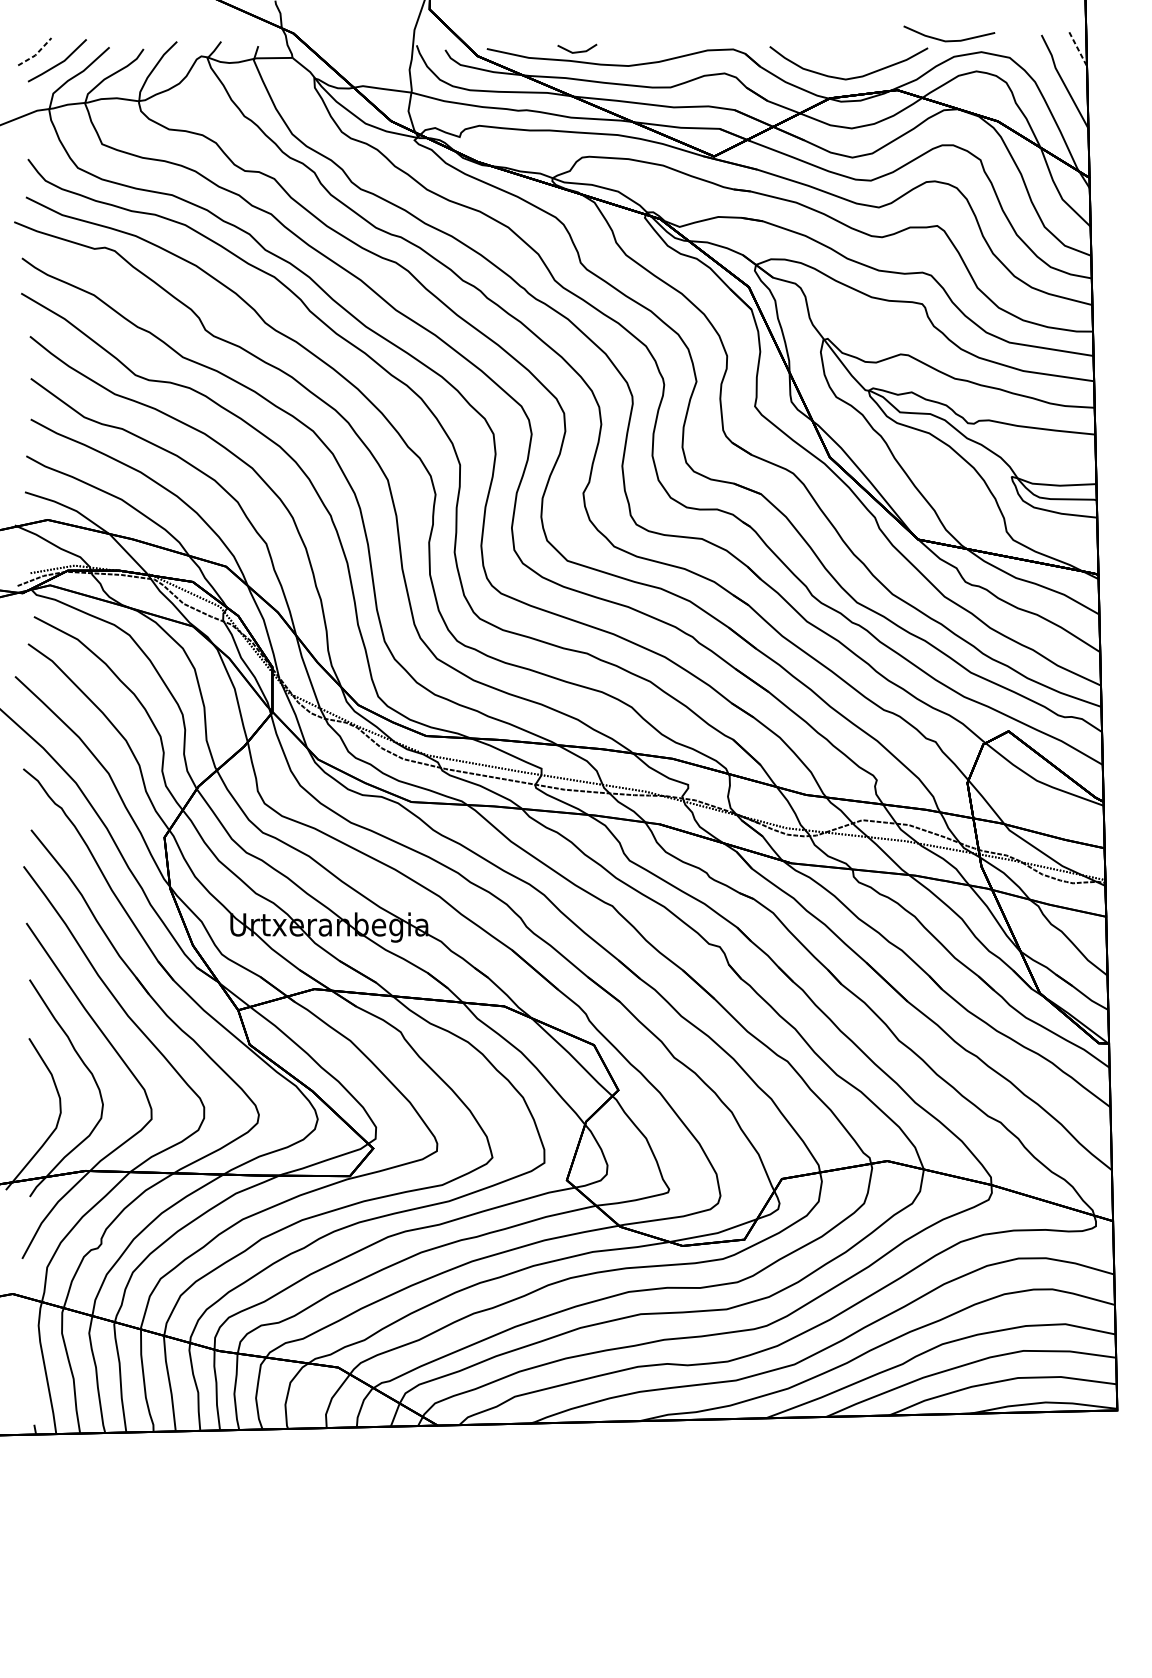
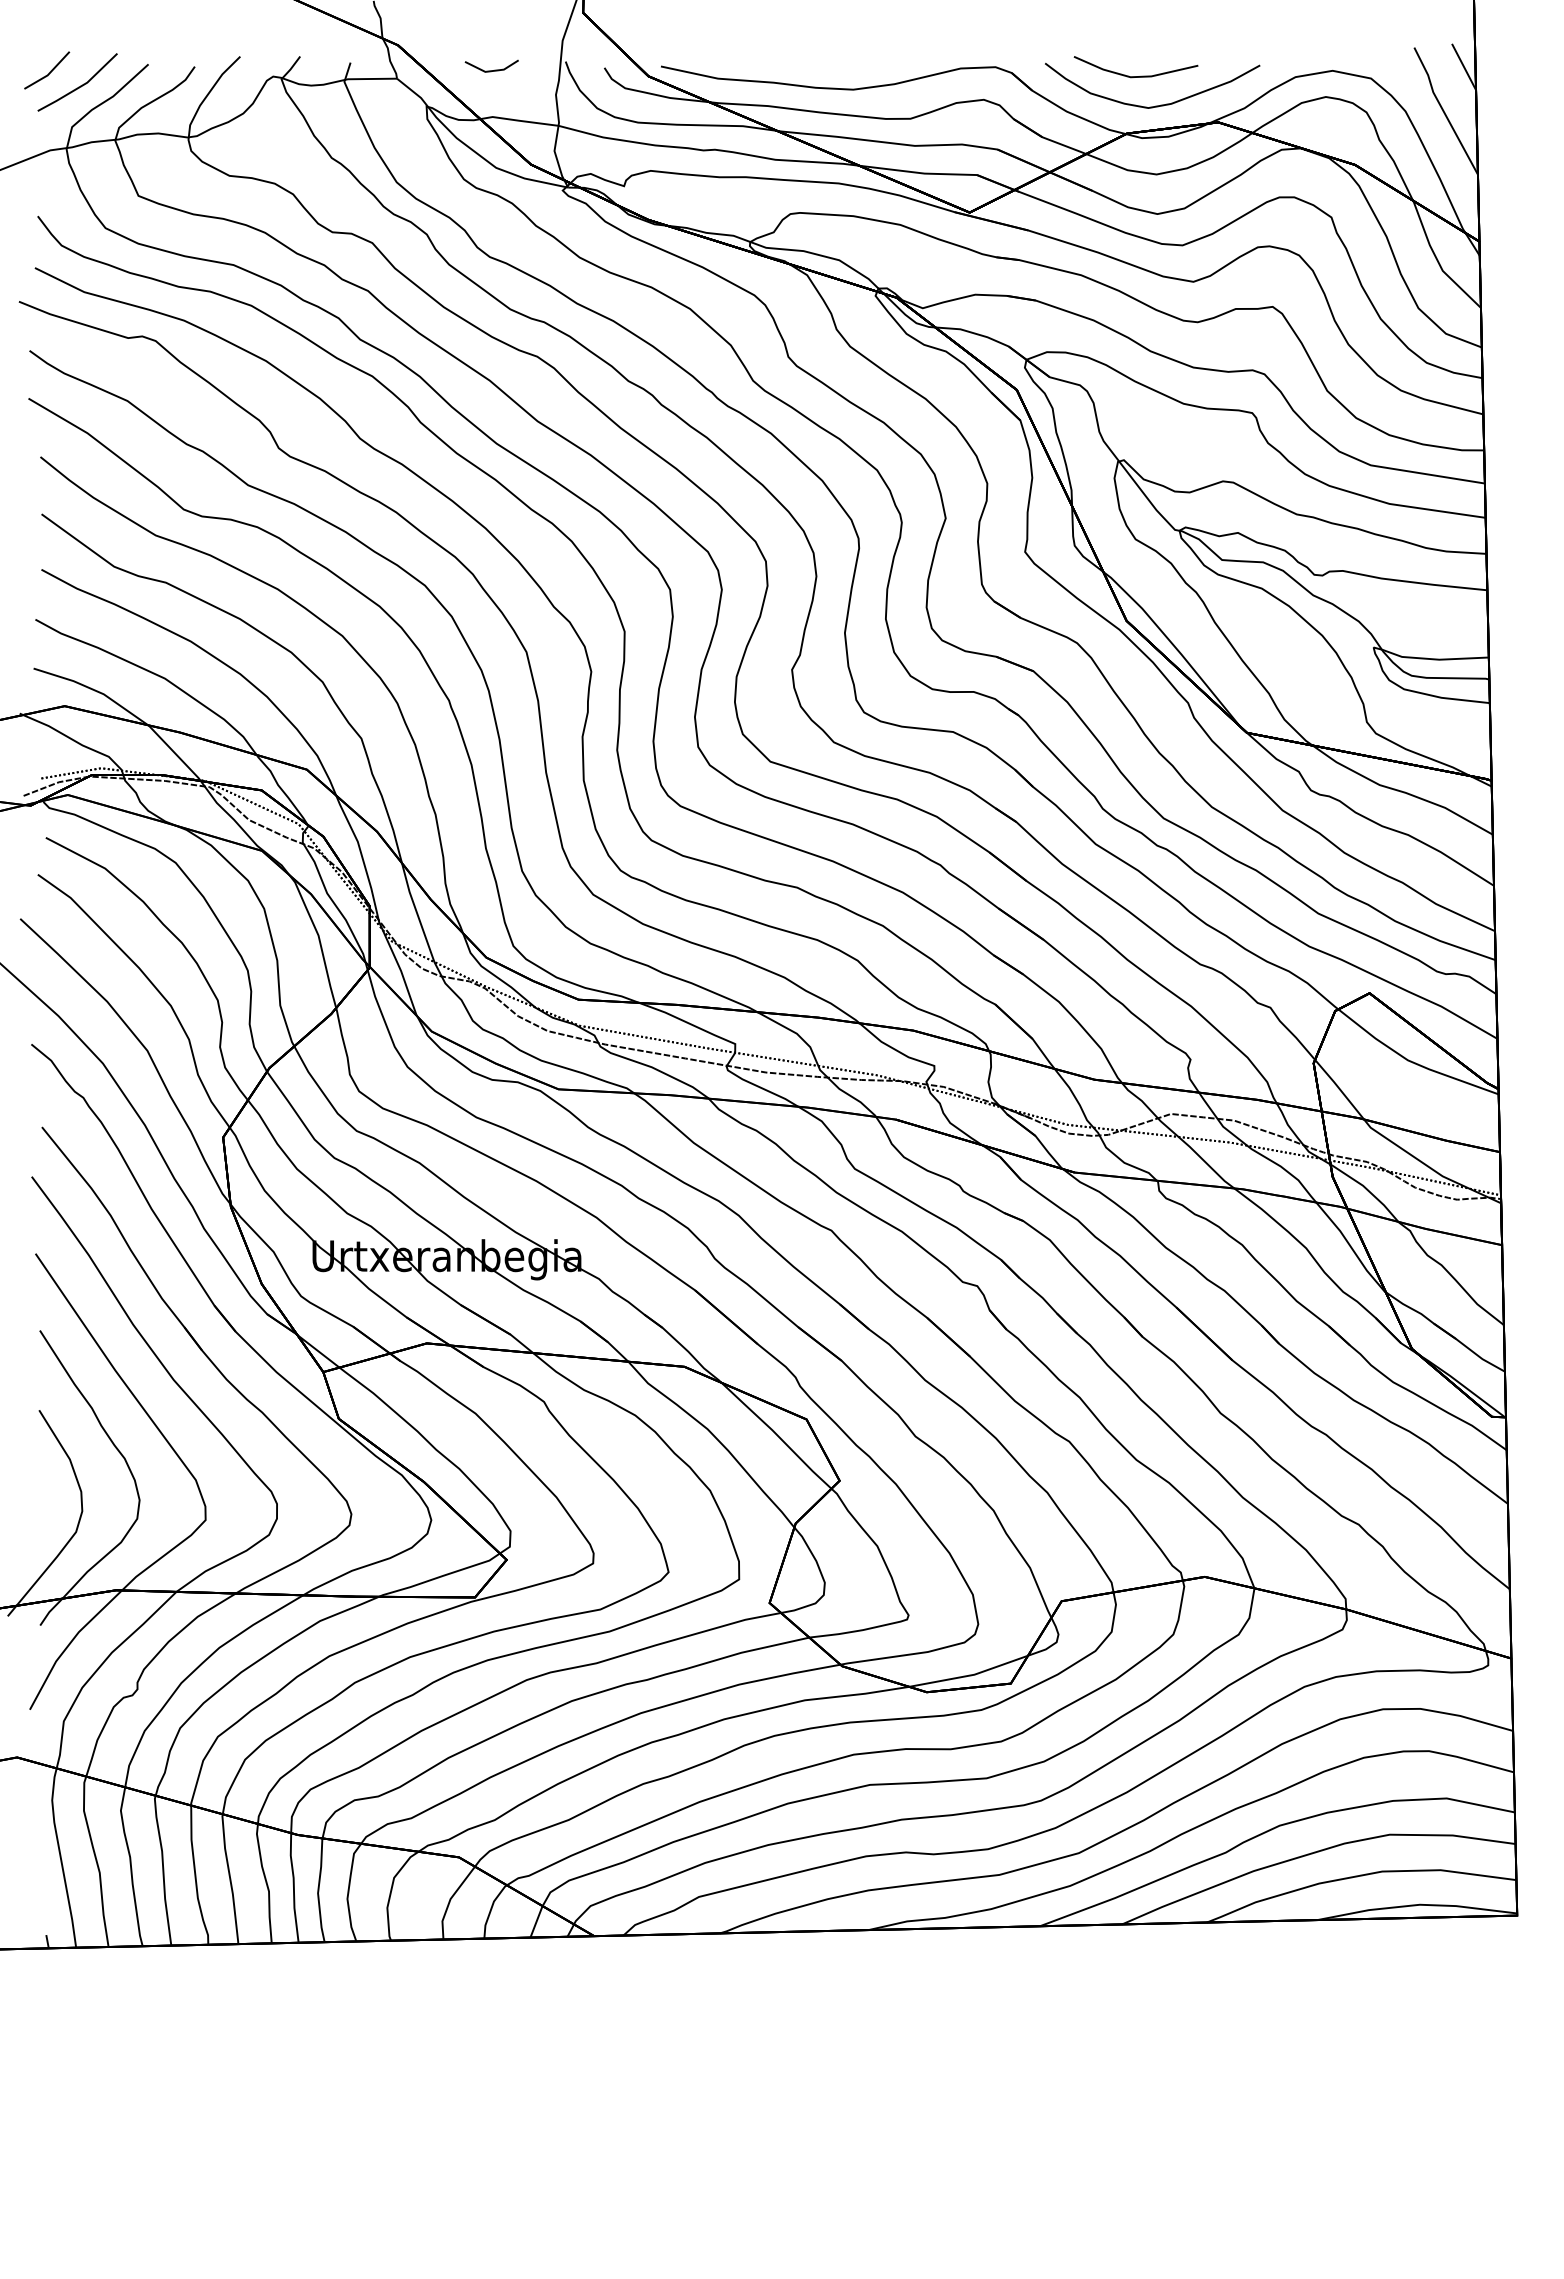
line: (948, 40) -> (1135, 76), moved
line: (1078, 49) -> (1464, 67), dashed -> solid
line: (579, 51) -> (494, 69), moved
line: (36, 54) -> (49, 73), dashed -> solid

